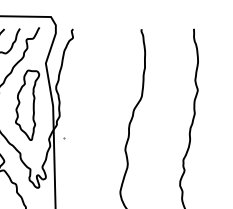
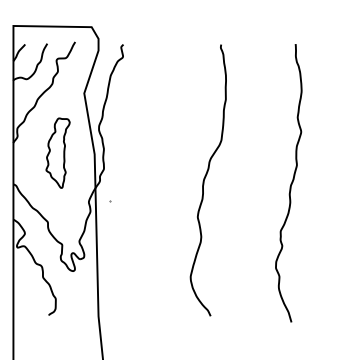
part: (27, 104) -> (57, 152), size x0.7

